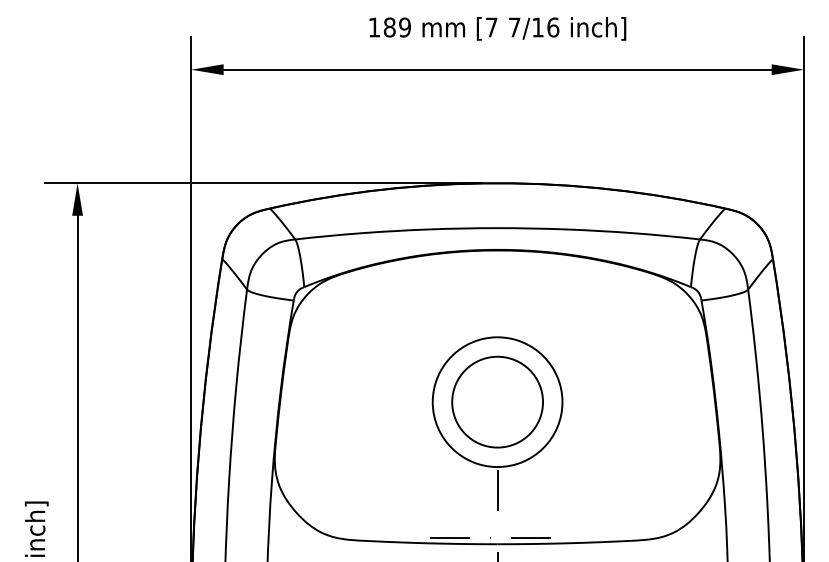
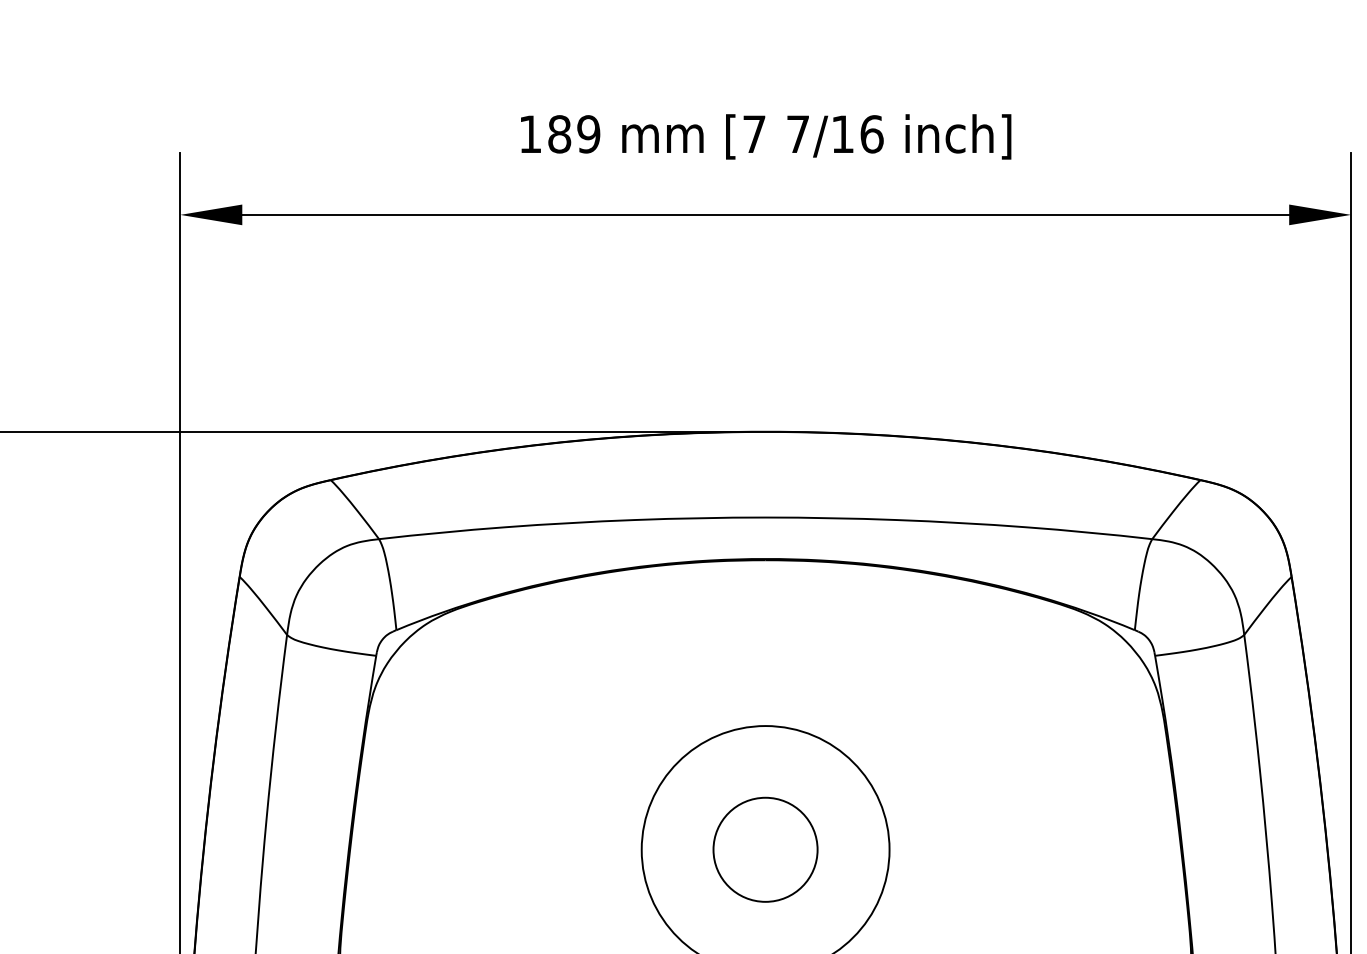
circle: (497, 401) -> (765, 848), size x0.6

